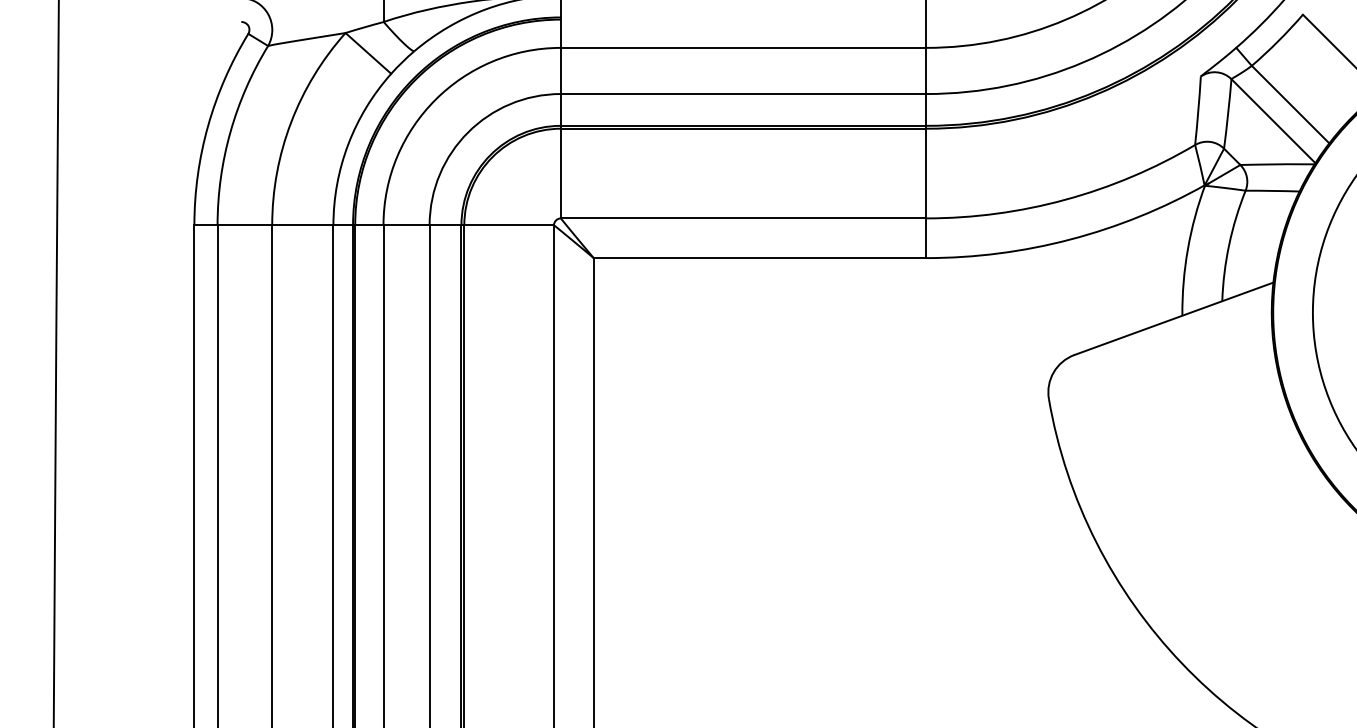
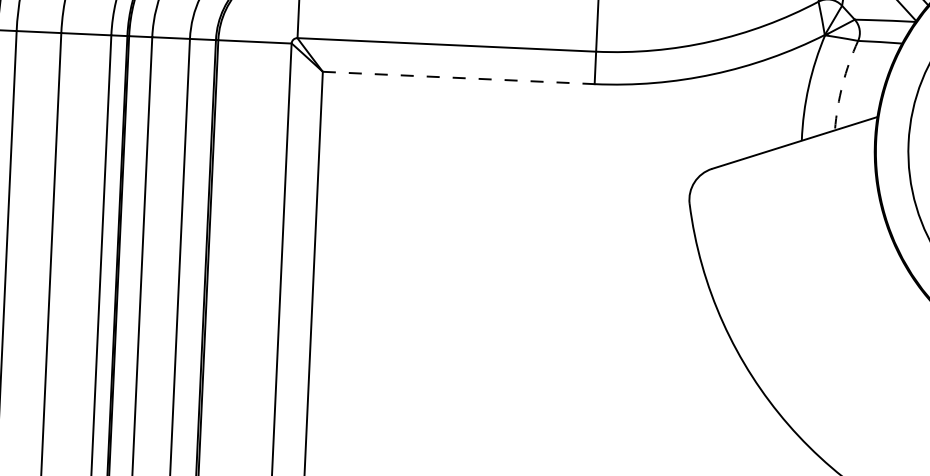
arc: (1229, 244) -> (842, 84), solid -> dashed
line: (760, 258) -> (459, 78), solid -> dashed

